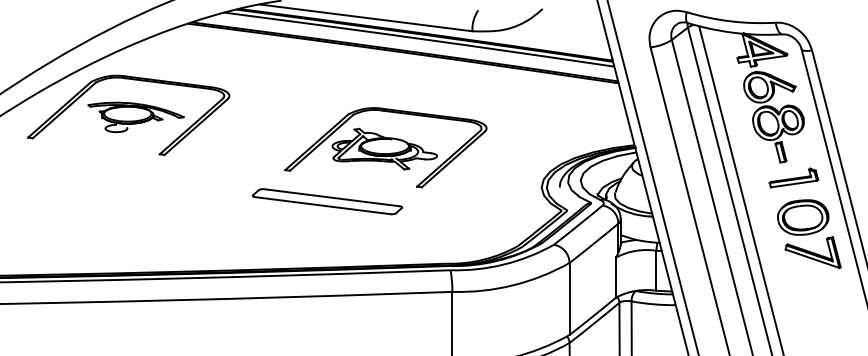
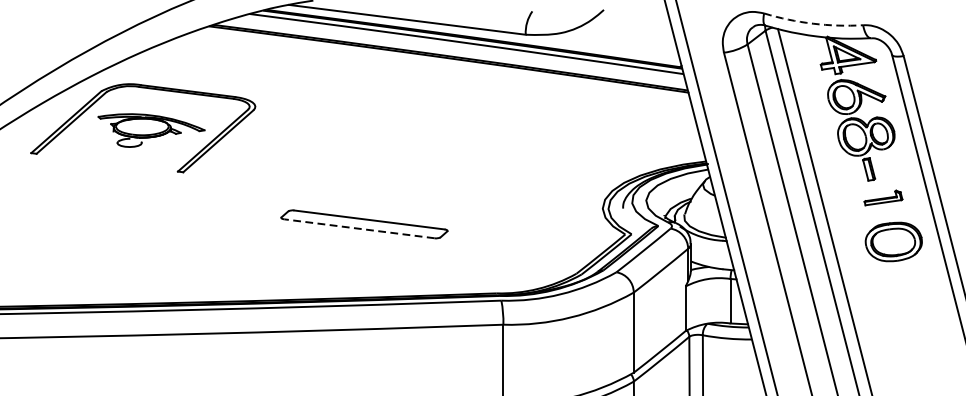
arc: (730, 21) -> (812, 23), solid -> dashed
part: (385, 147) -> (429, 164), removed
part: (793, 177) -> (883, 197), size x0.7
line: (322, 205) -> (358, 228), solid -> dashed
part: (812, 252) -> (904, 280), removed

